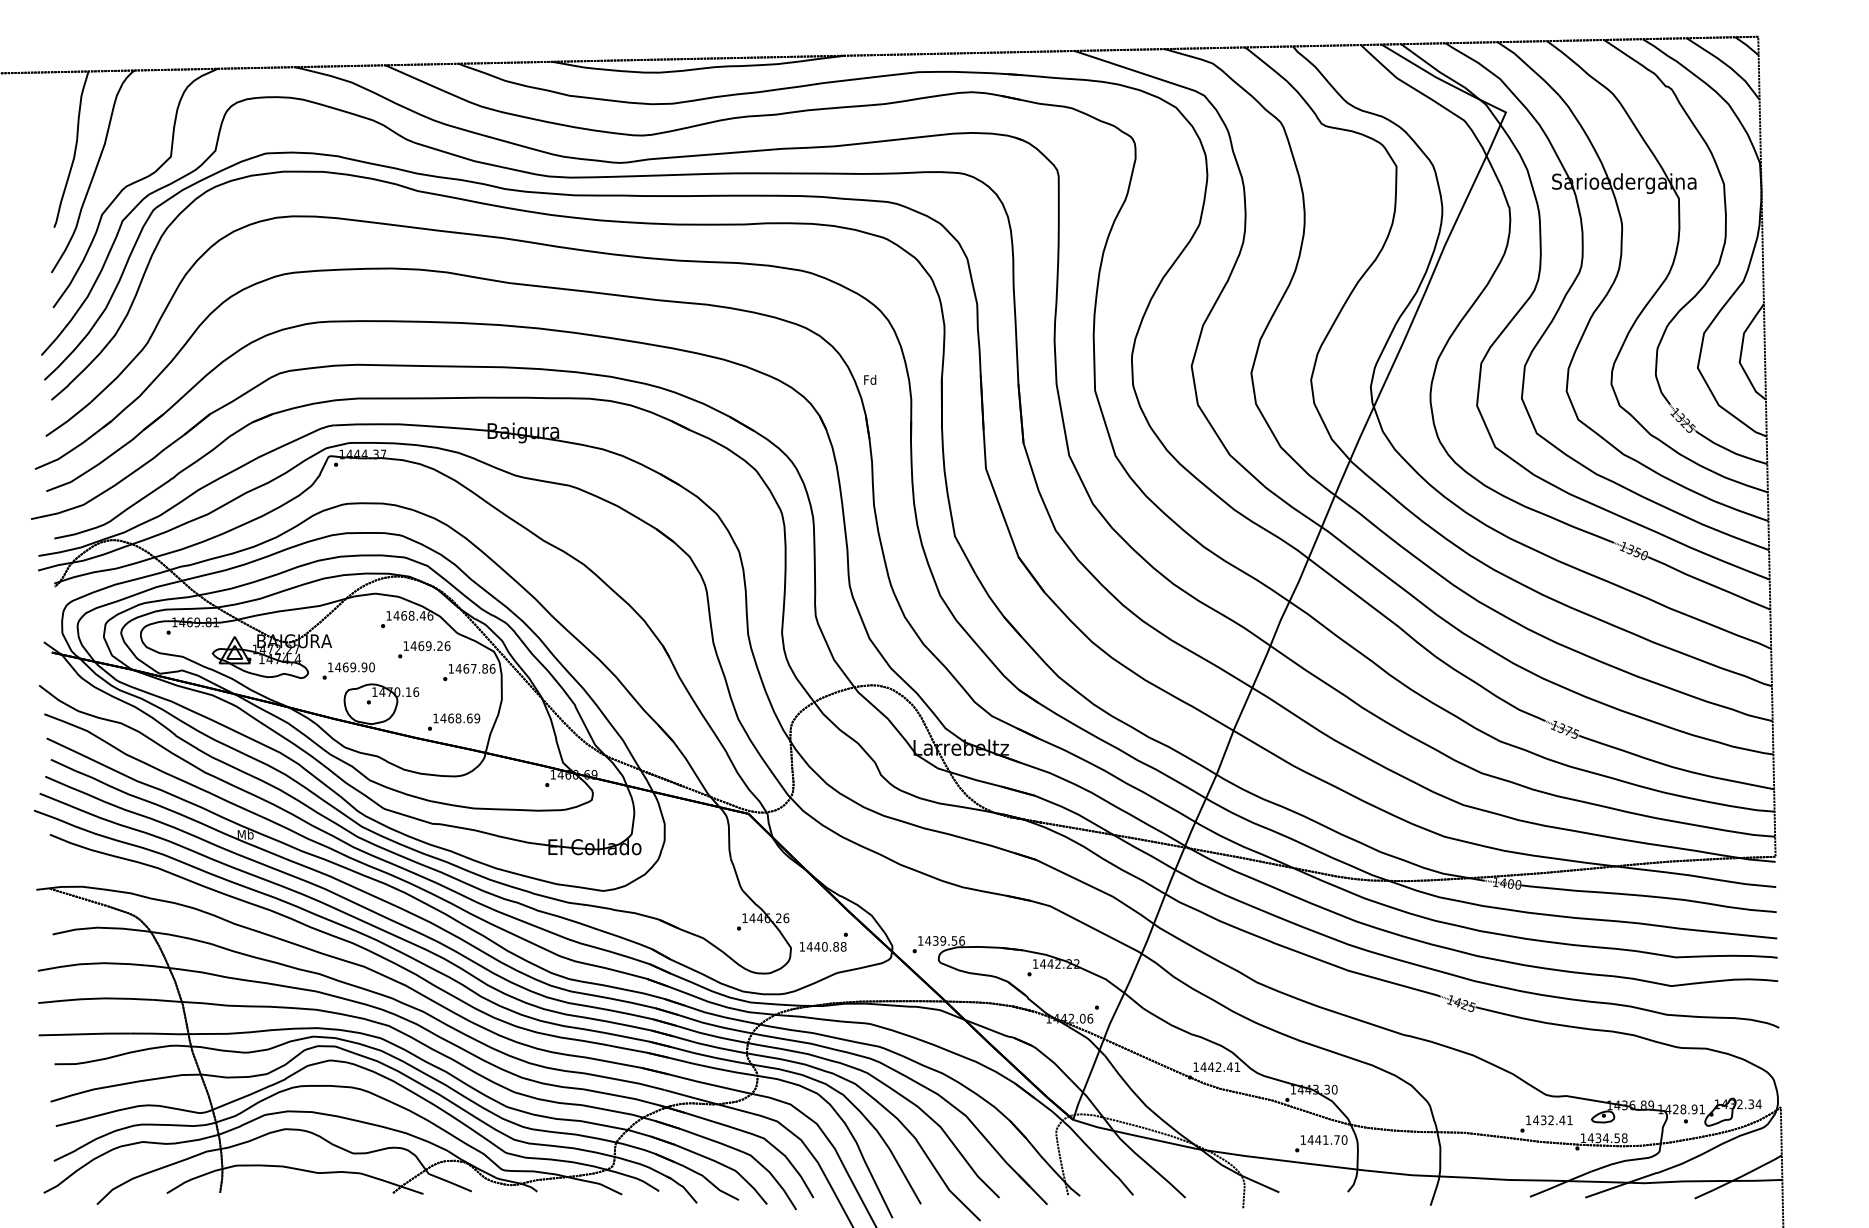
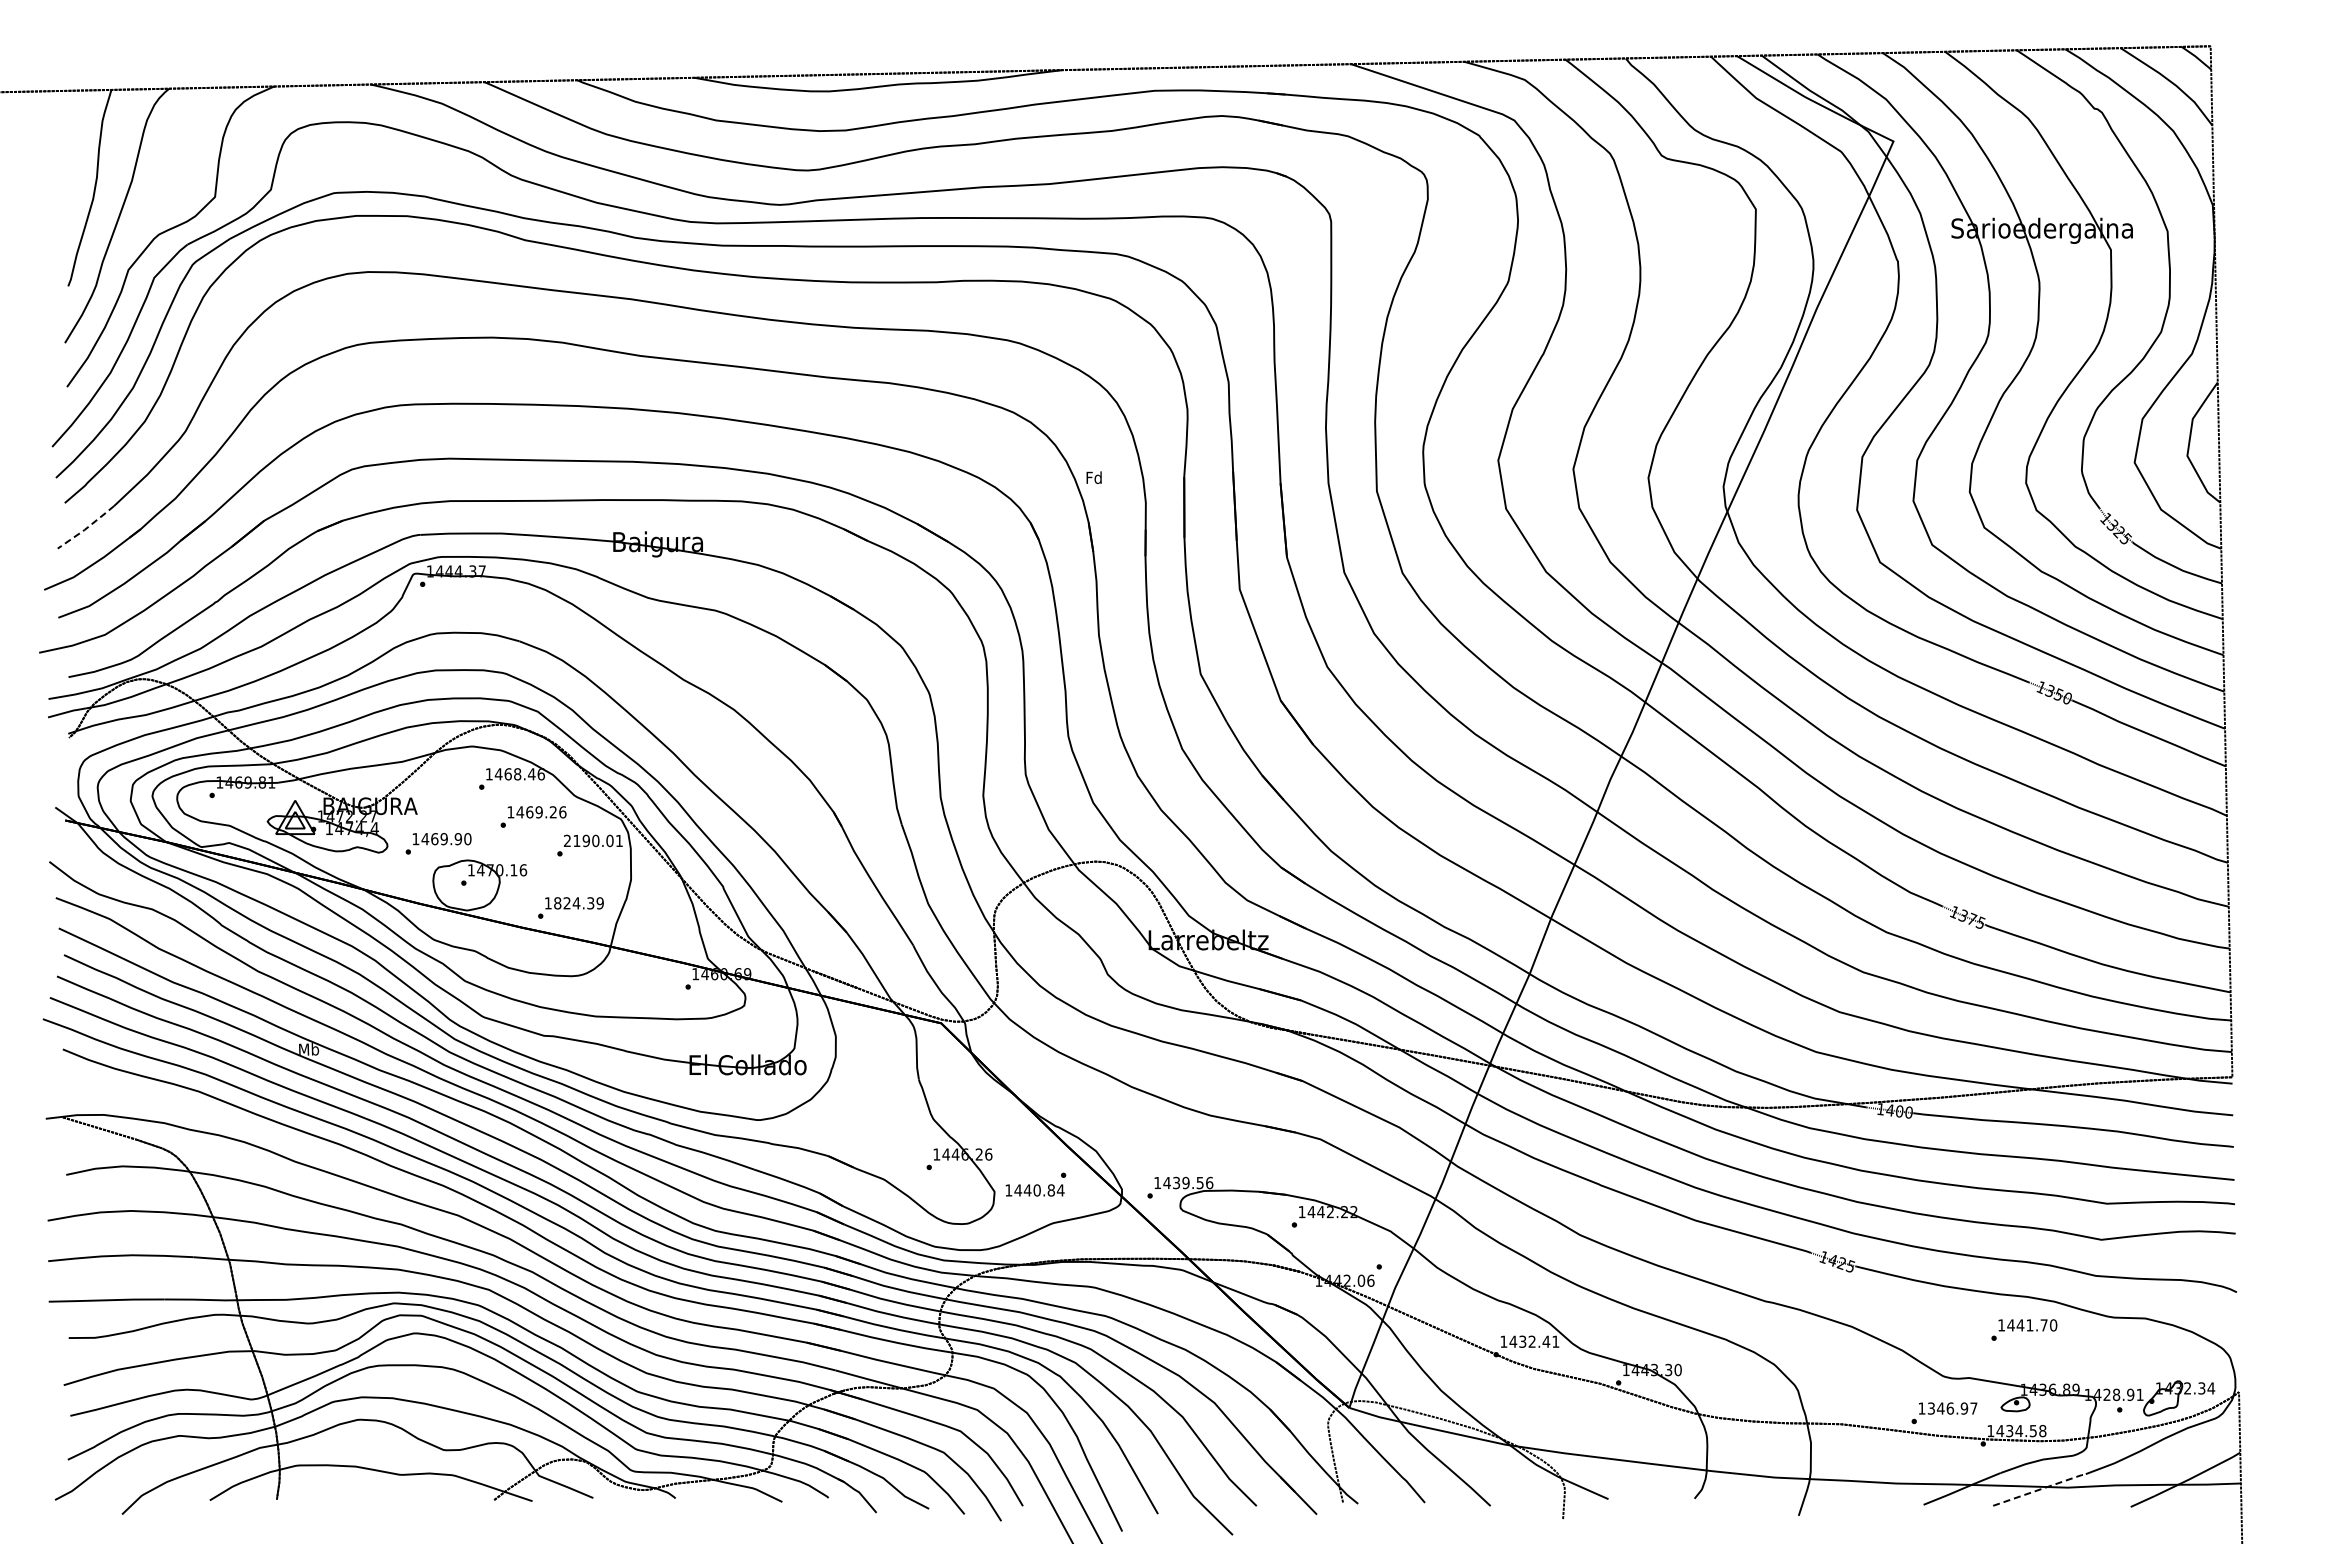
line: (68, 420) -> (86, 528), solid -> dashed
text: (471, 668) -> (593, 840), 1467.86 -> 2190.01
text: (456, 718) -> (573, 903), 1468.69 -> 1824.39
text: (843, 946) -> (1060, 1190), 1440.88 -> 1440.84
text: (1210, 1066) -> (1522, 1341), 1442.41 -> 1432.41
text: (1552, 1120) -> (1952, 1408), 1432.41 -> 1346.97
text: (1321, 1143) -> (2024, 1329), moved
line: (1623, 1184) -> (2041, 1489), solid -> dashed

